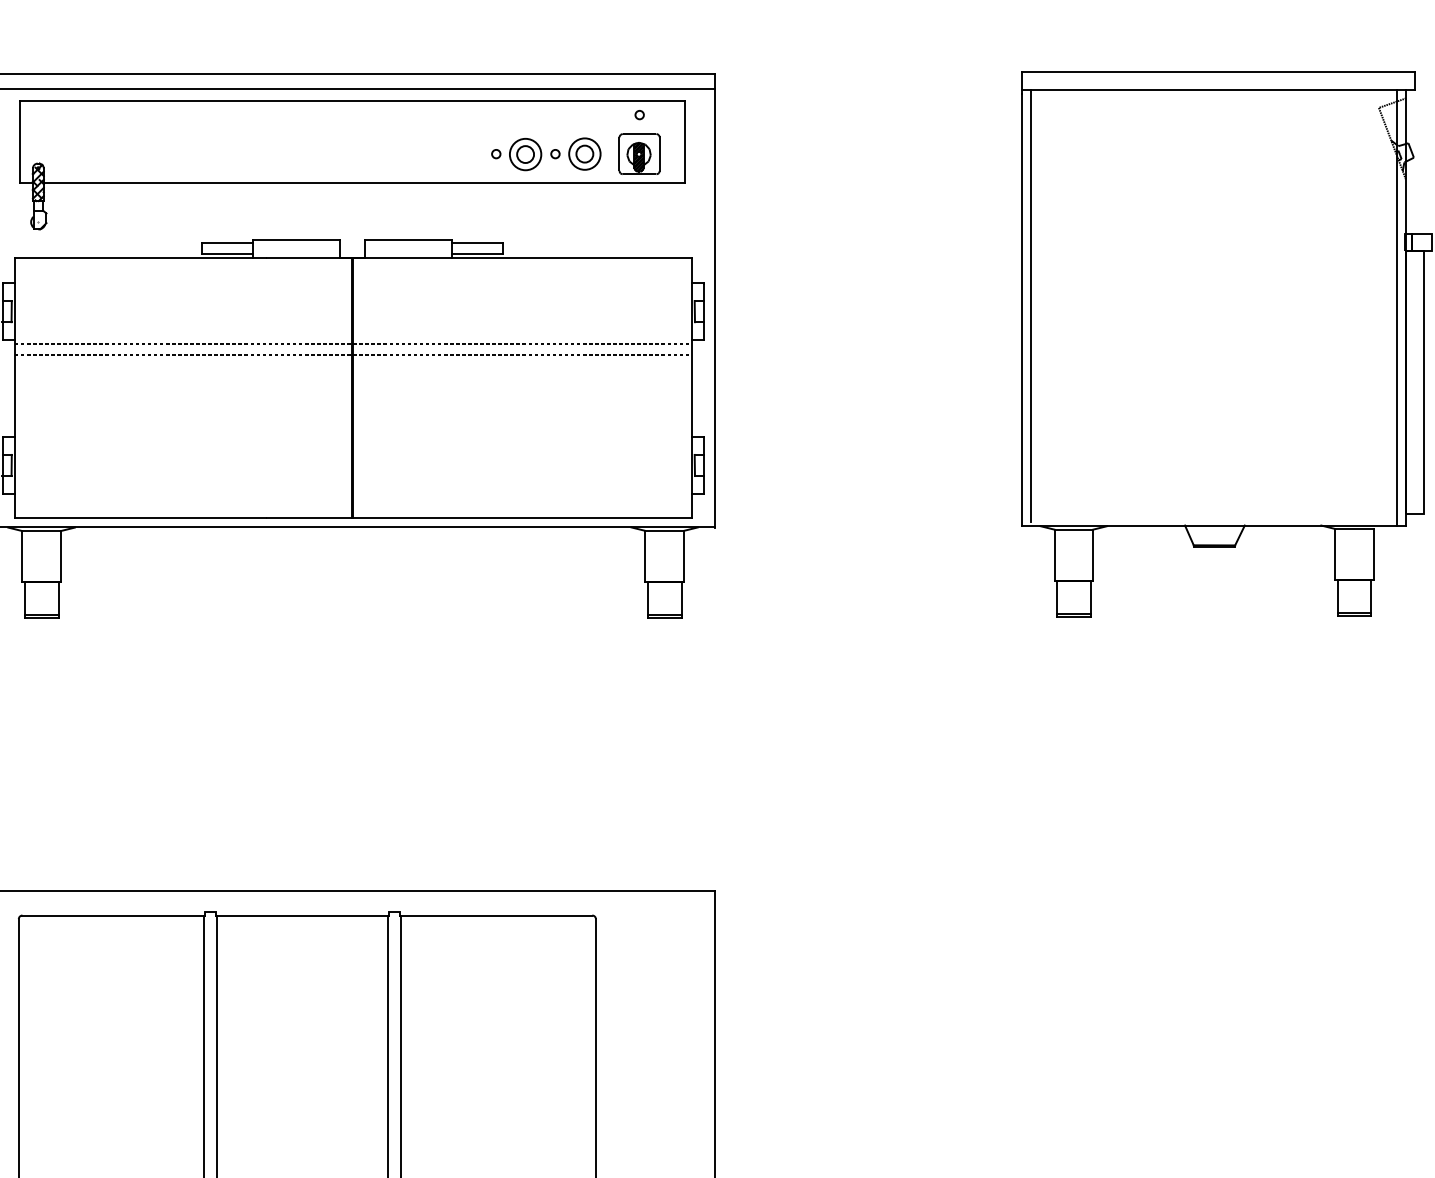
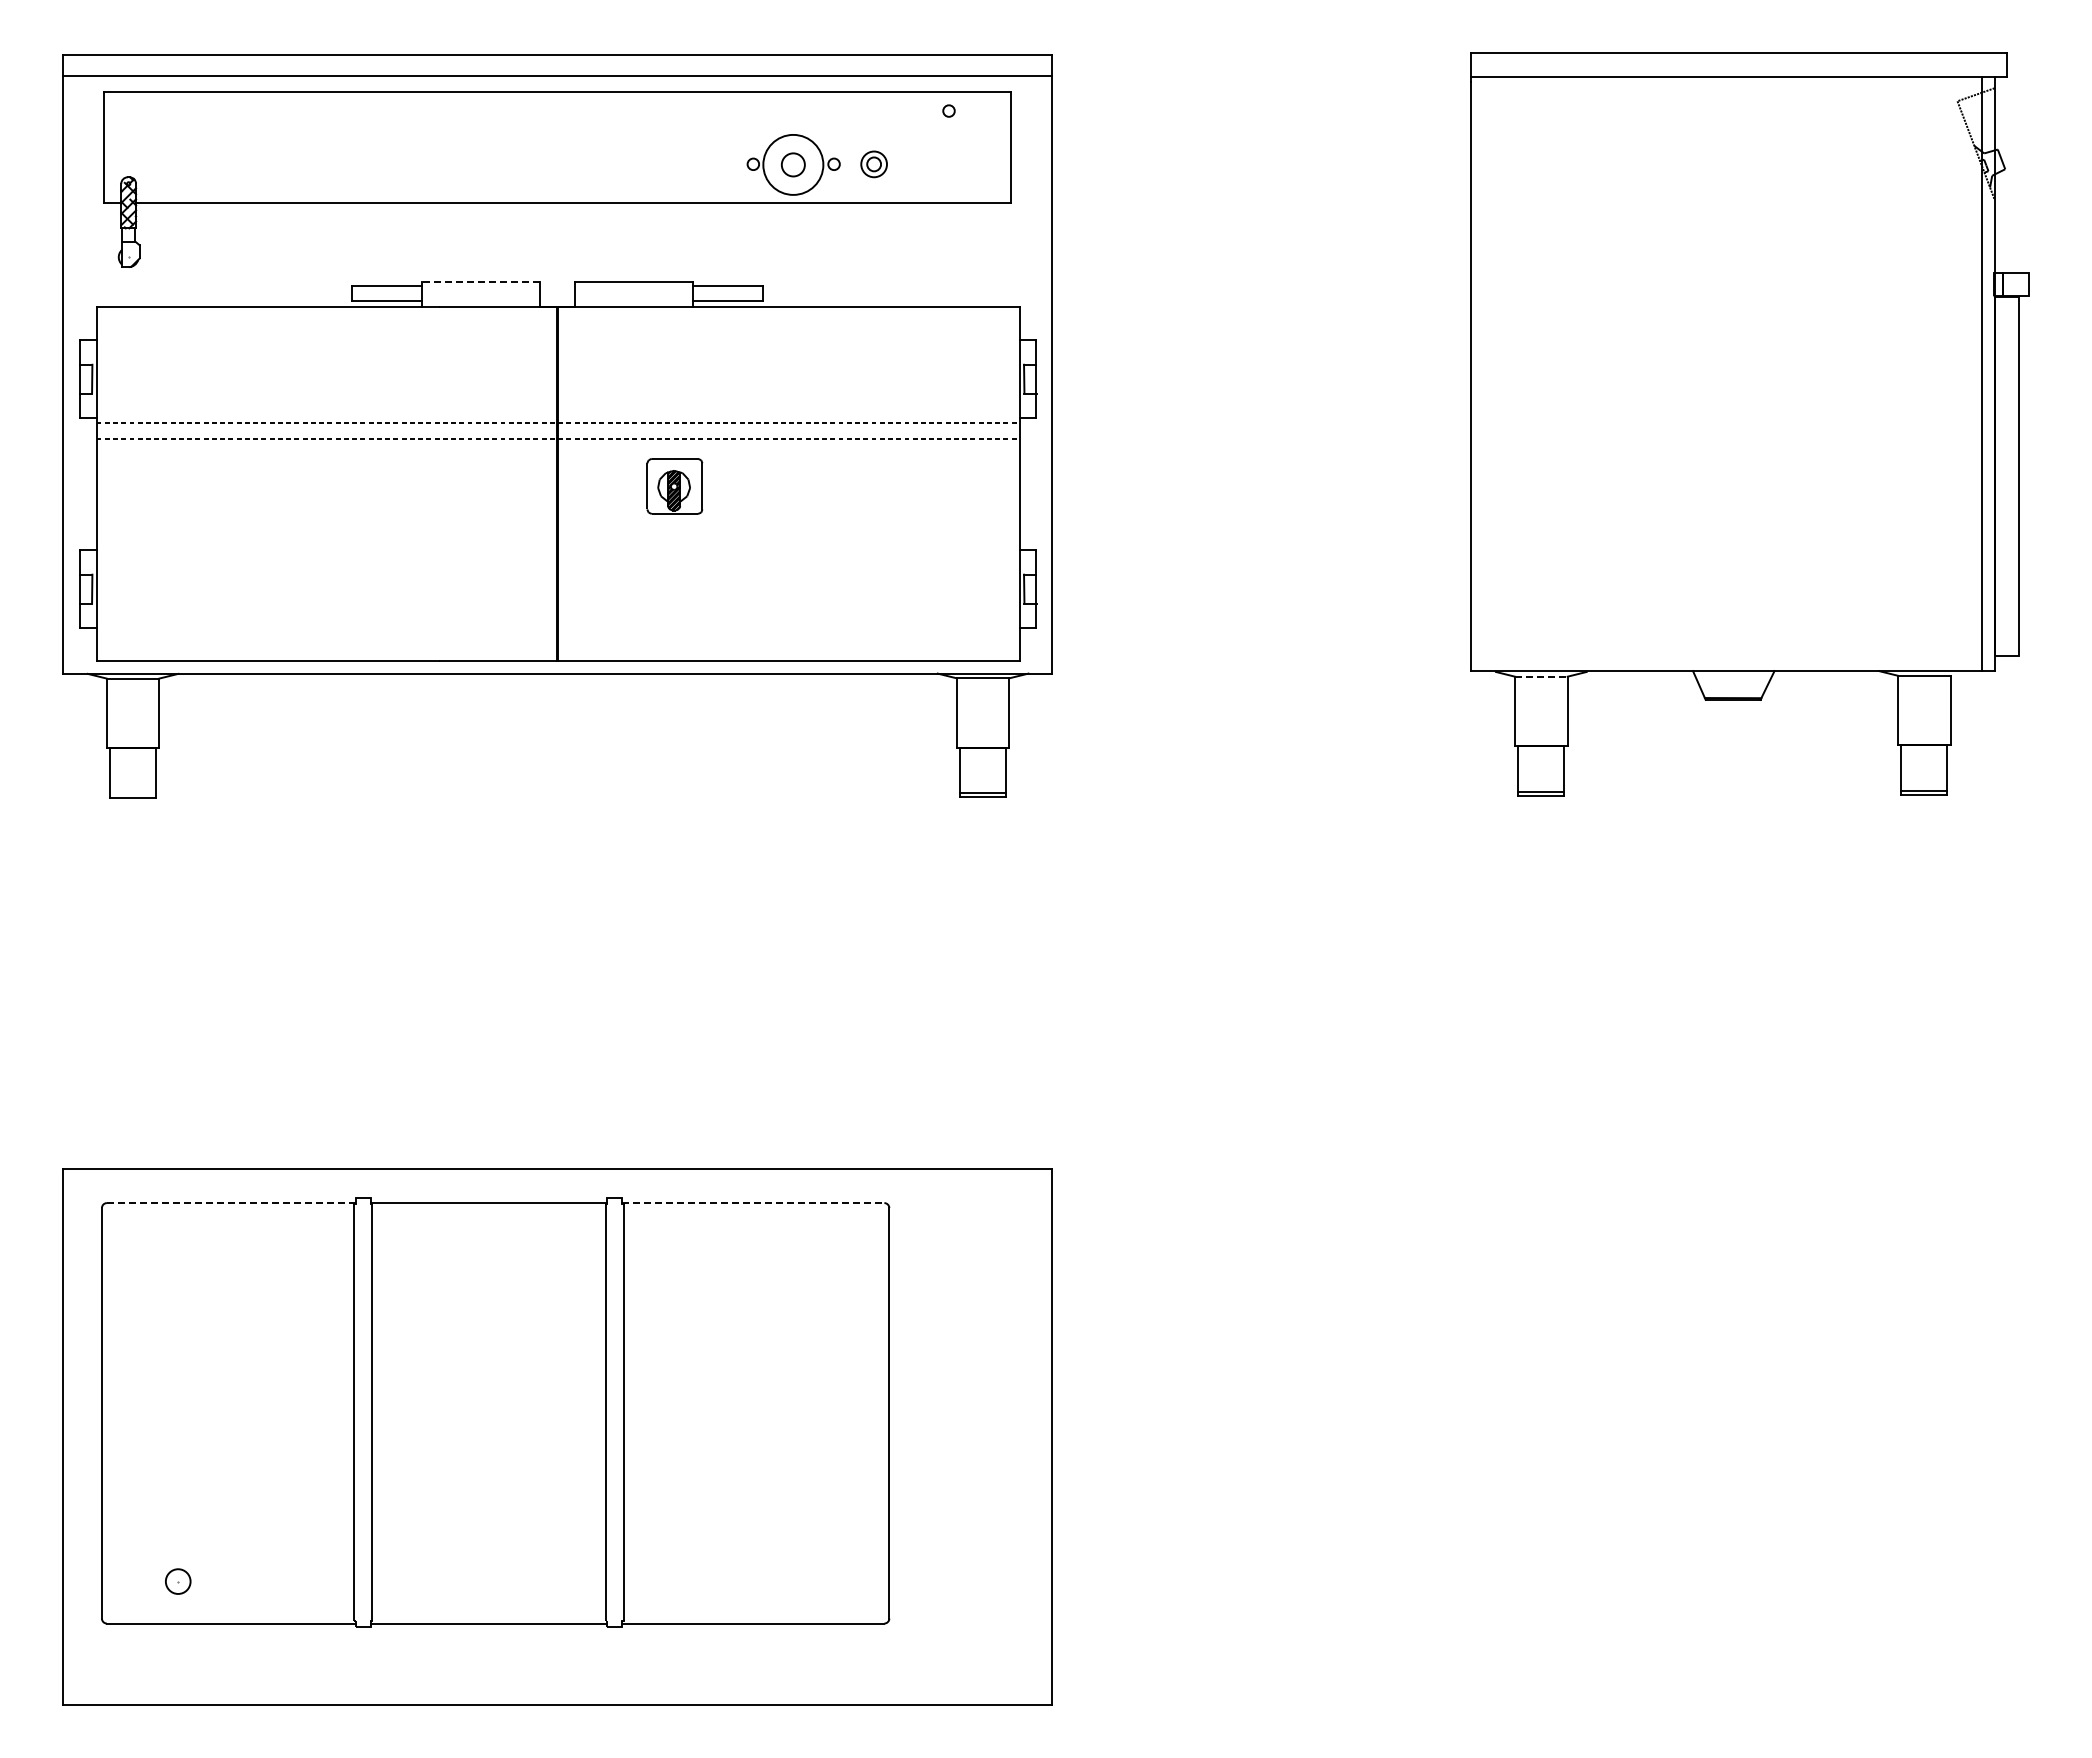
circle: (524, 154) -> (792, 164), size x1.4
part: (584, 154) -> (873, 164), size x0.6
part: (639, 154) -> (674, 486), moved
line: (297, 240) -> (481, 282), solid -> dashed
line: (1031, 305) -> (1483, 371), removed
line: (1073, 529) -> (1541, 676), solid -> dashed
line: (41, 615) -> (132, 793), removed
line: (113, 915) -> (231, 1203), solid -> dashed
line: (496, 915) -> (753, 1203), solid -> dashed

